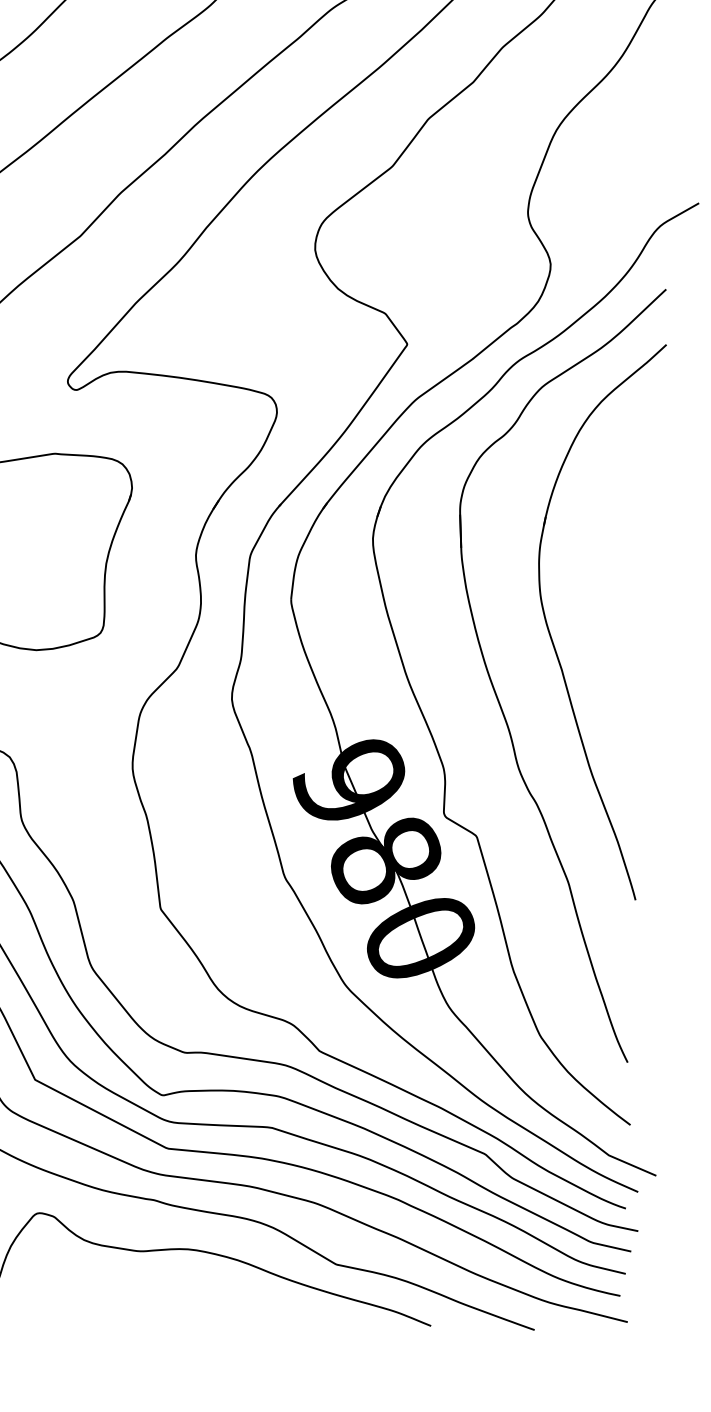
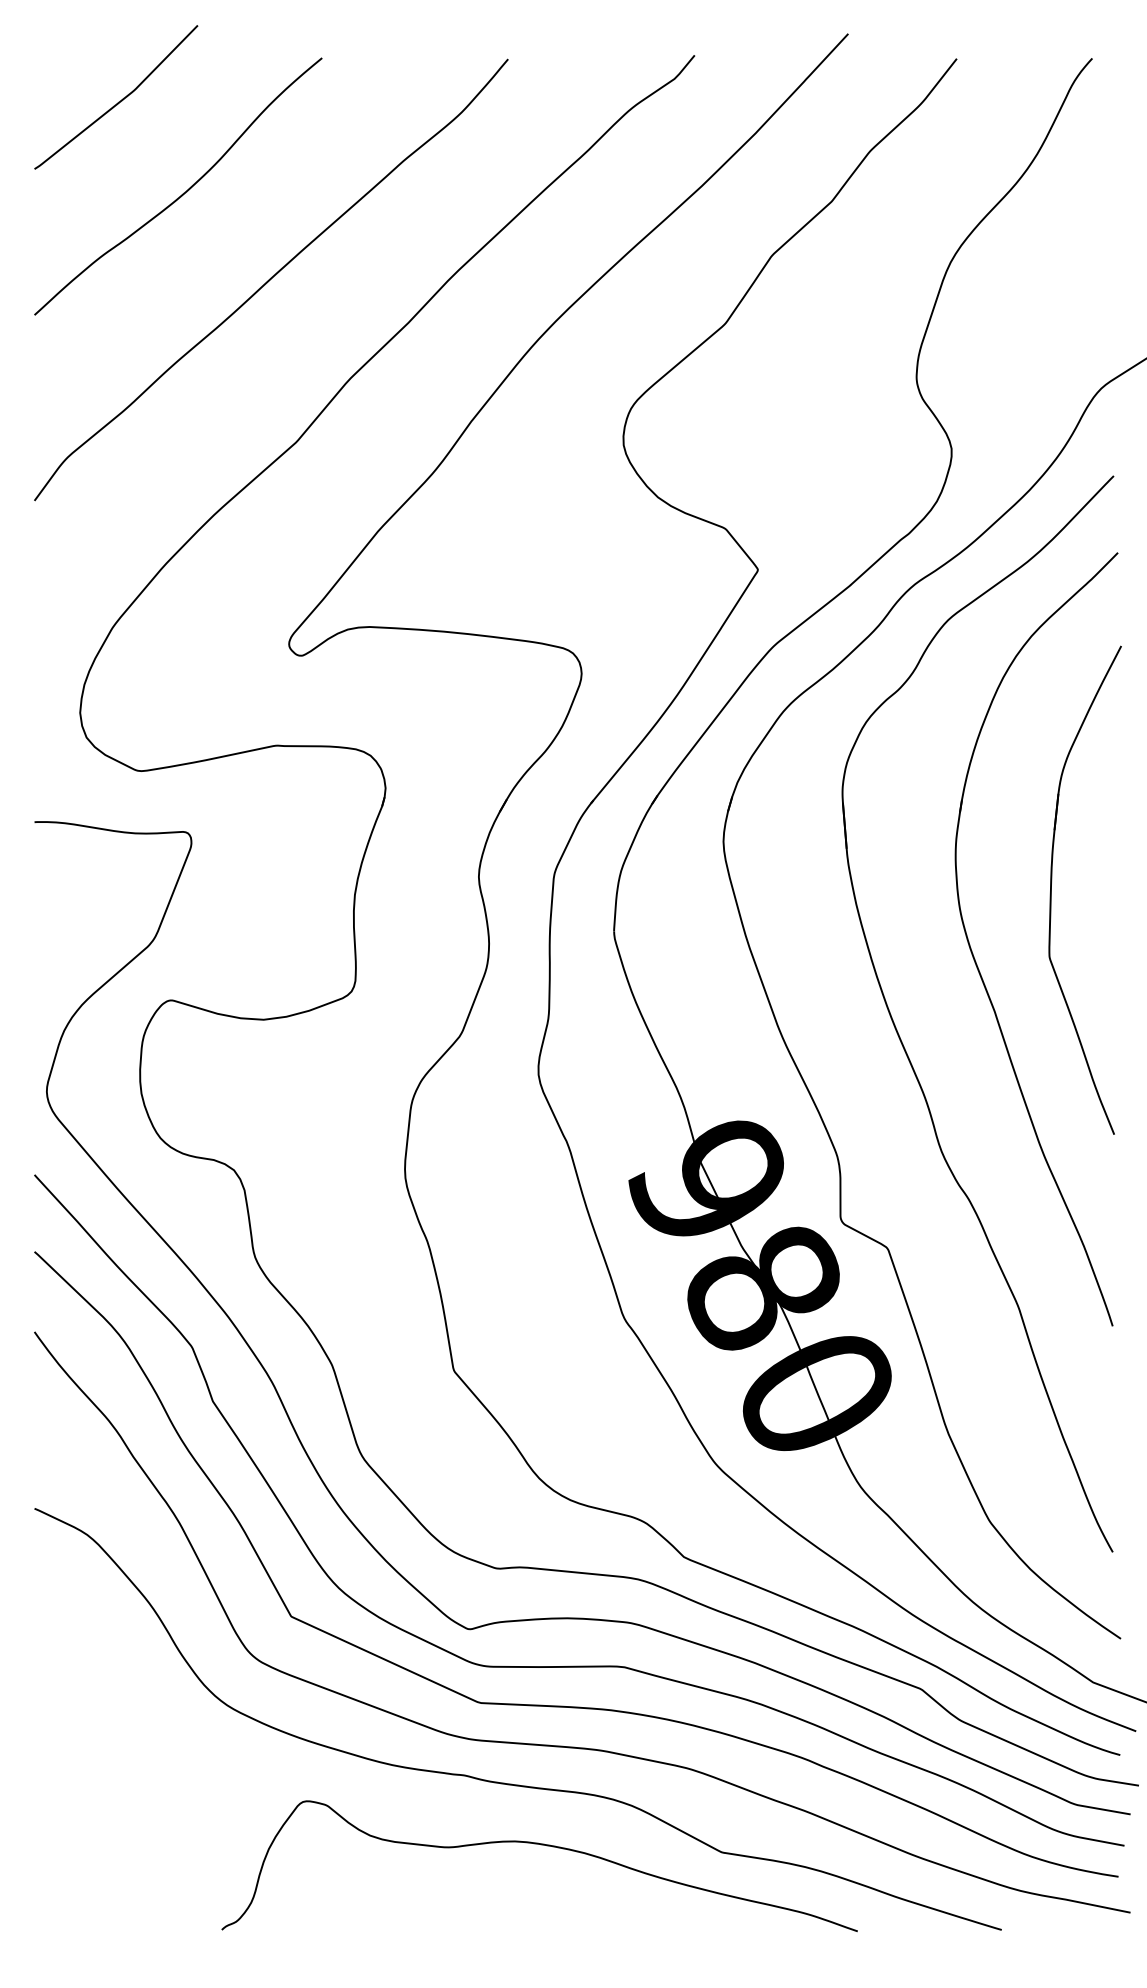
part: (607, 578) -> (1052, 881), added

